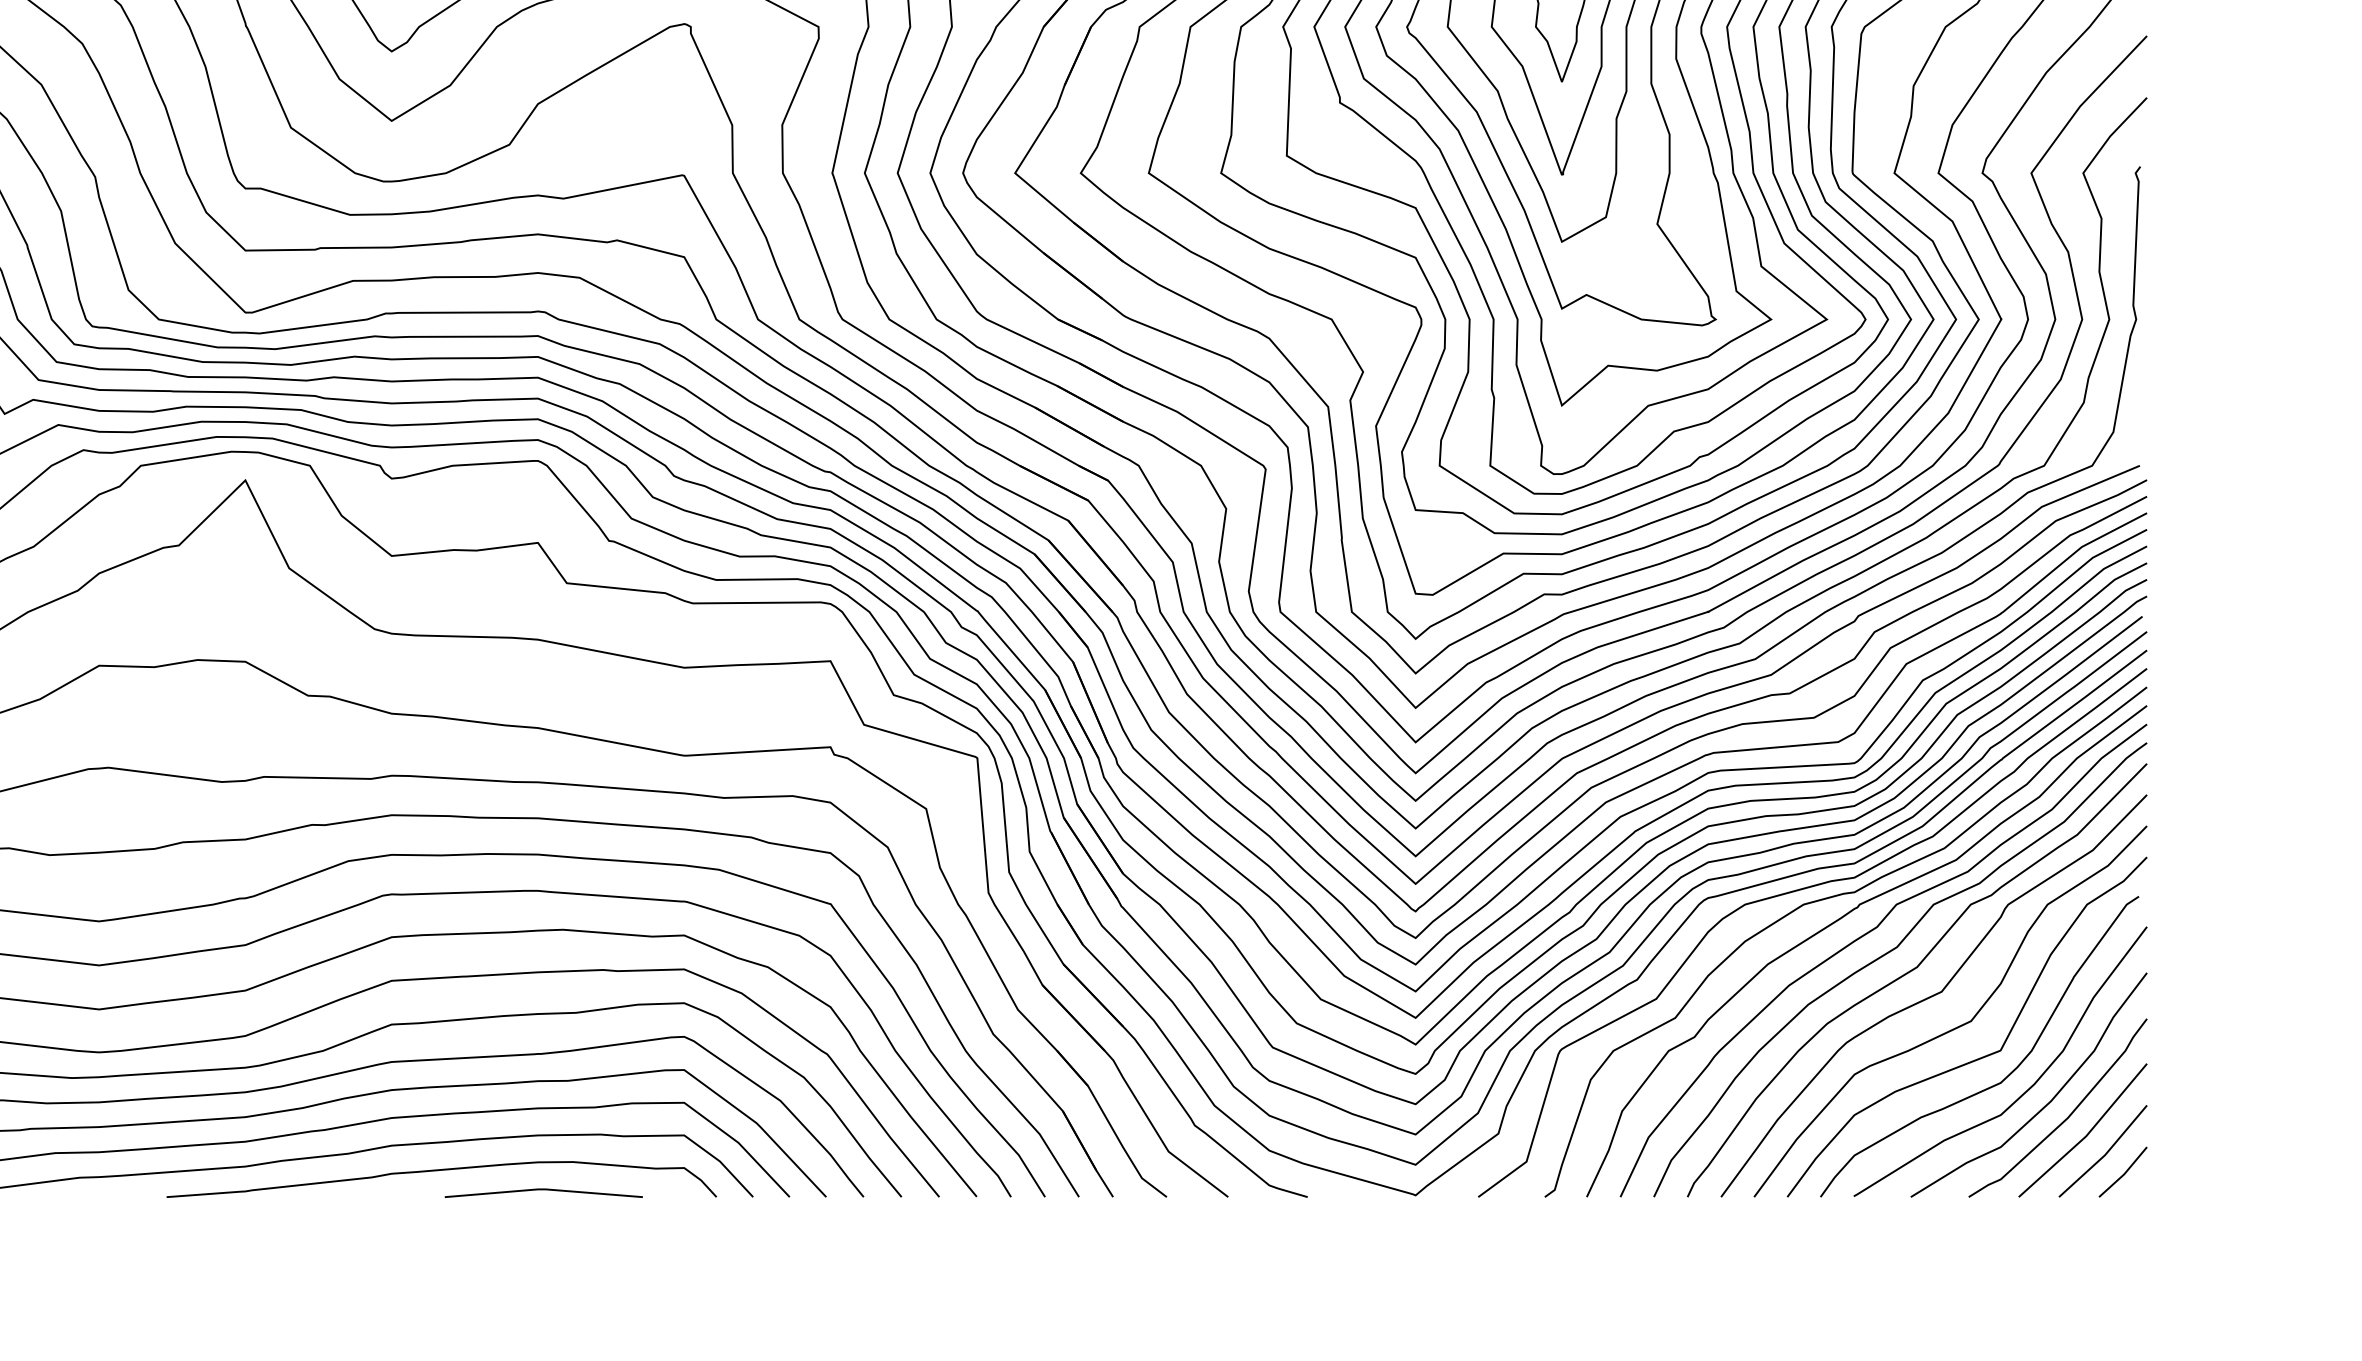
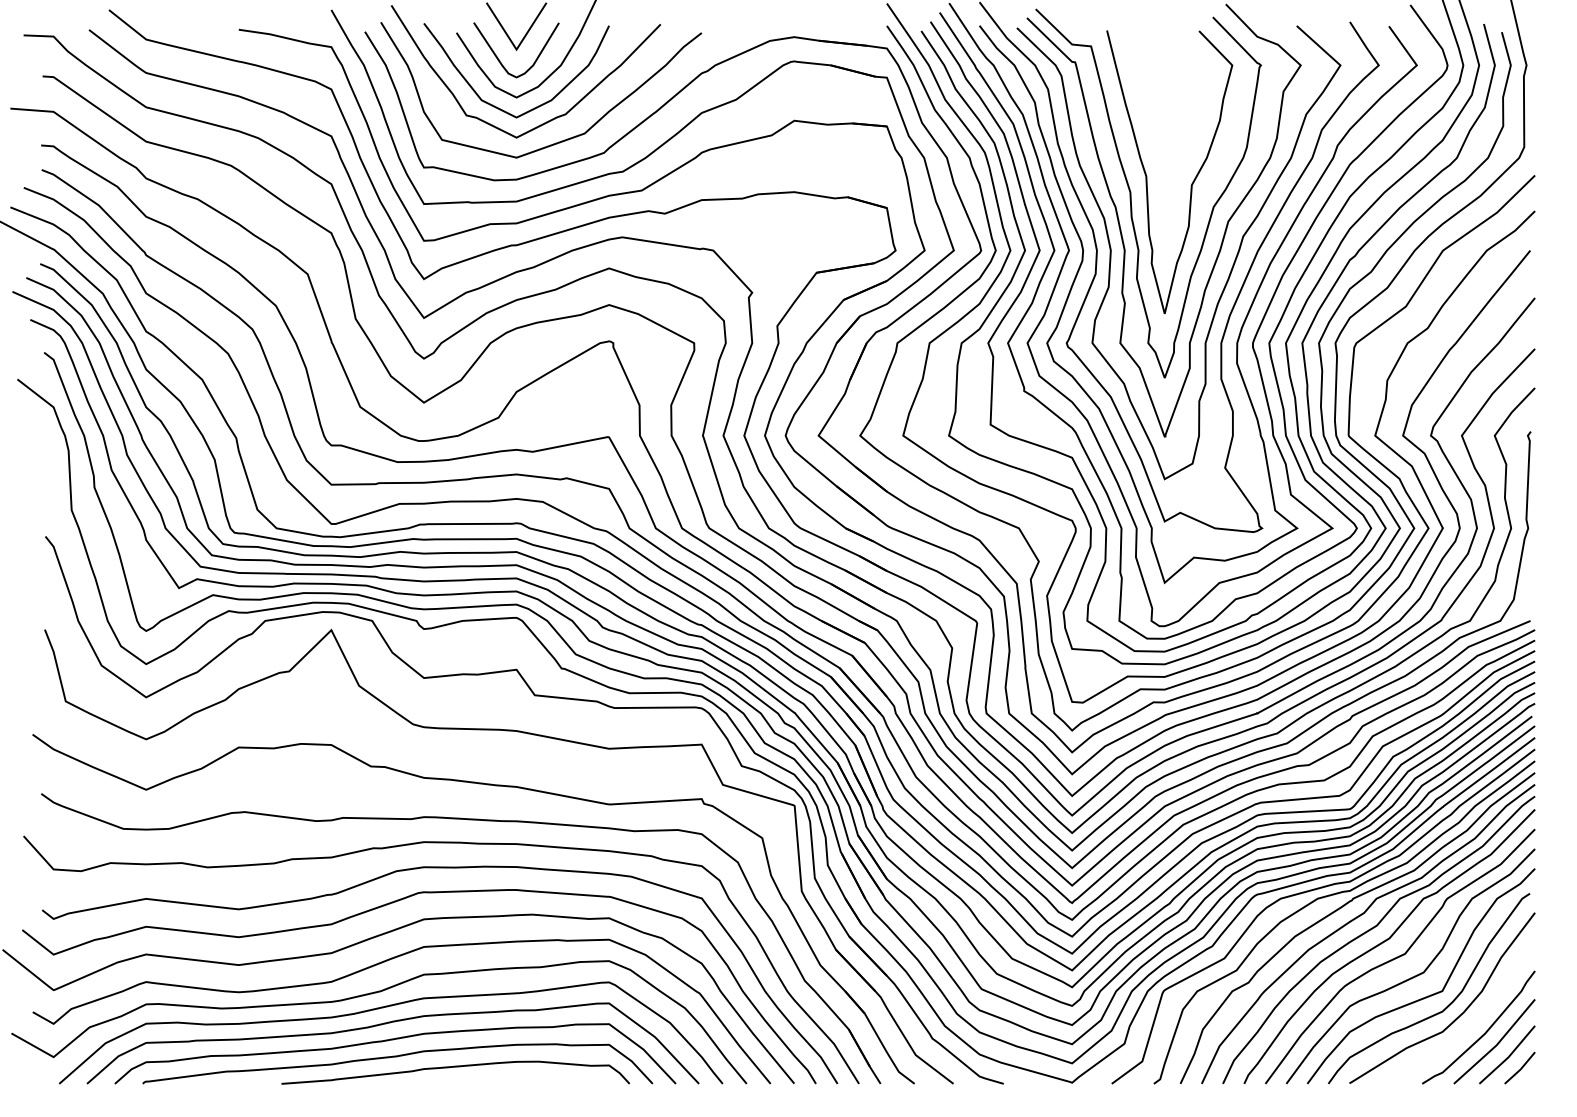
curve: (2048, 1101) -> (1472, 1023), removed
line: (542, 1190) -> (519, 1079), removed

